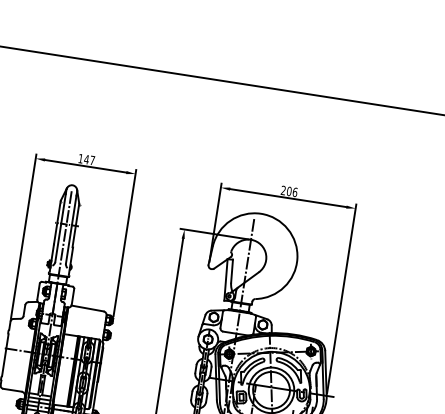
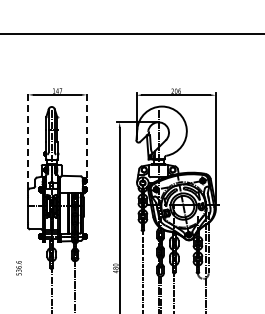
line: (24, 236) -> (28, 140), solid -> dashed
line: (124, 243) -> (86, 135), solid -> dashed

